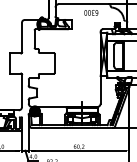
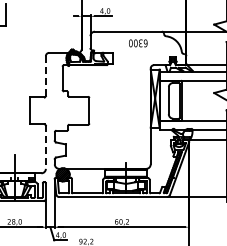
line: (21, 37) -> (45, 76), solid -> dashed
line: (21, 90) -> (45, 147), solid -> dashed

